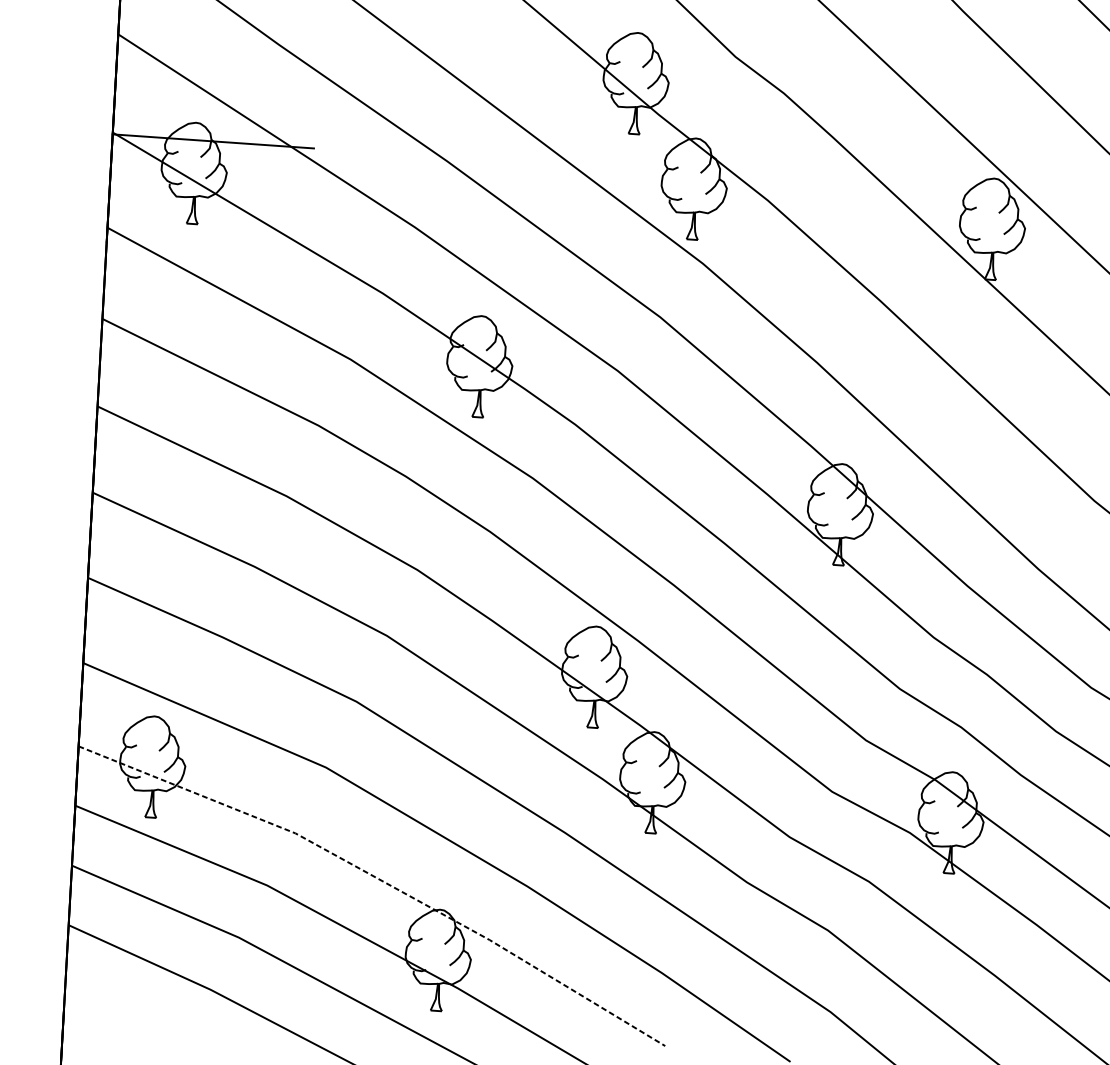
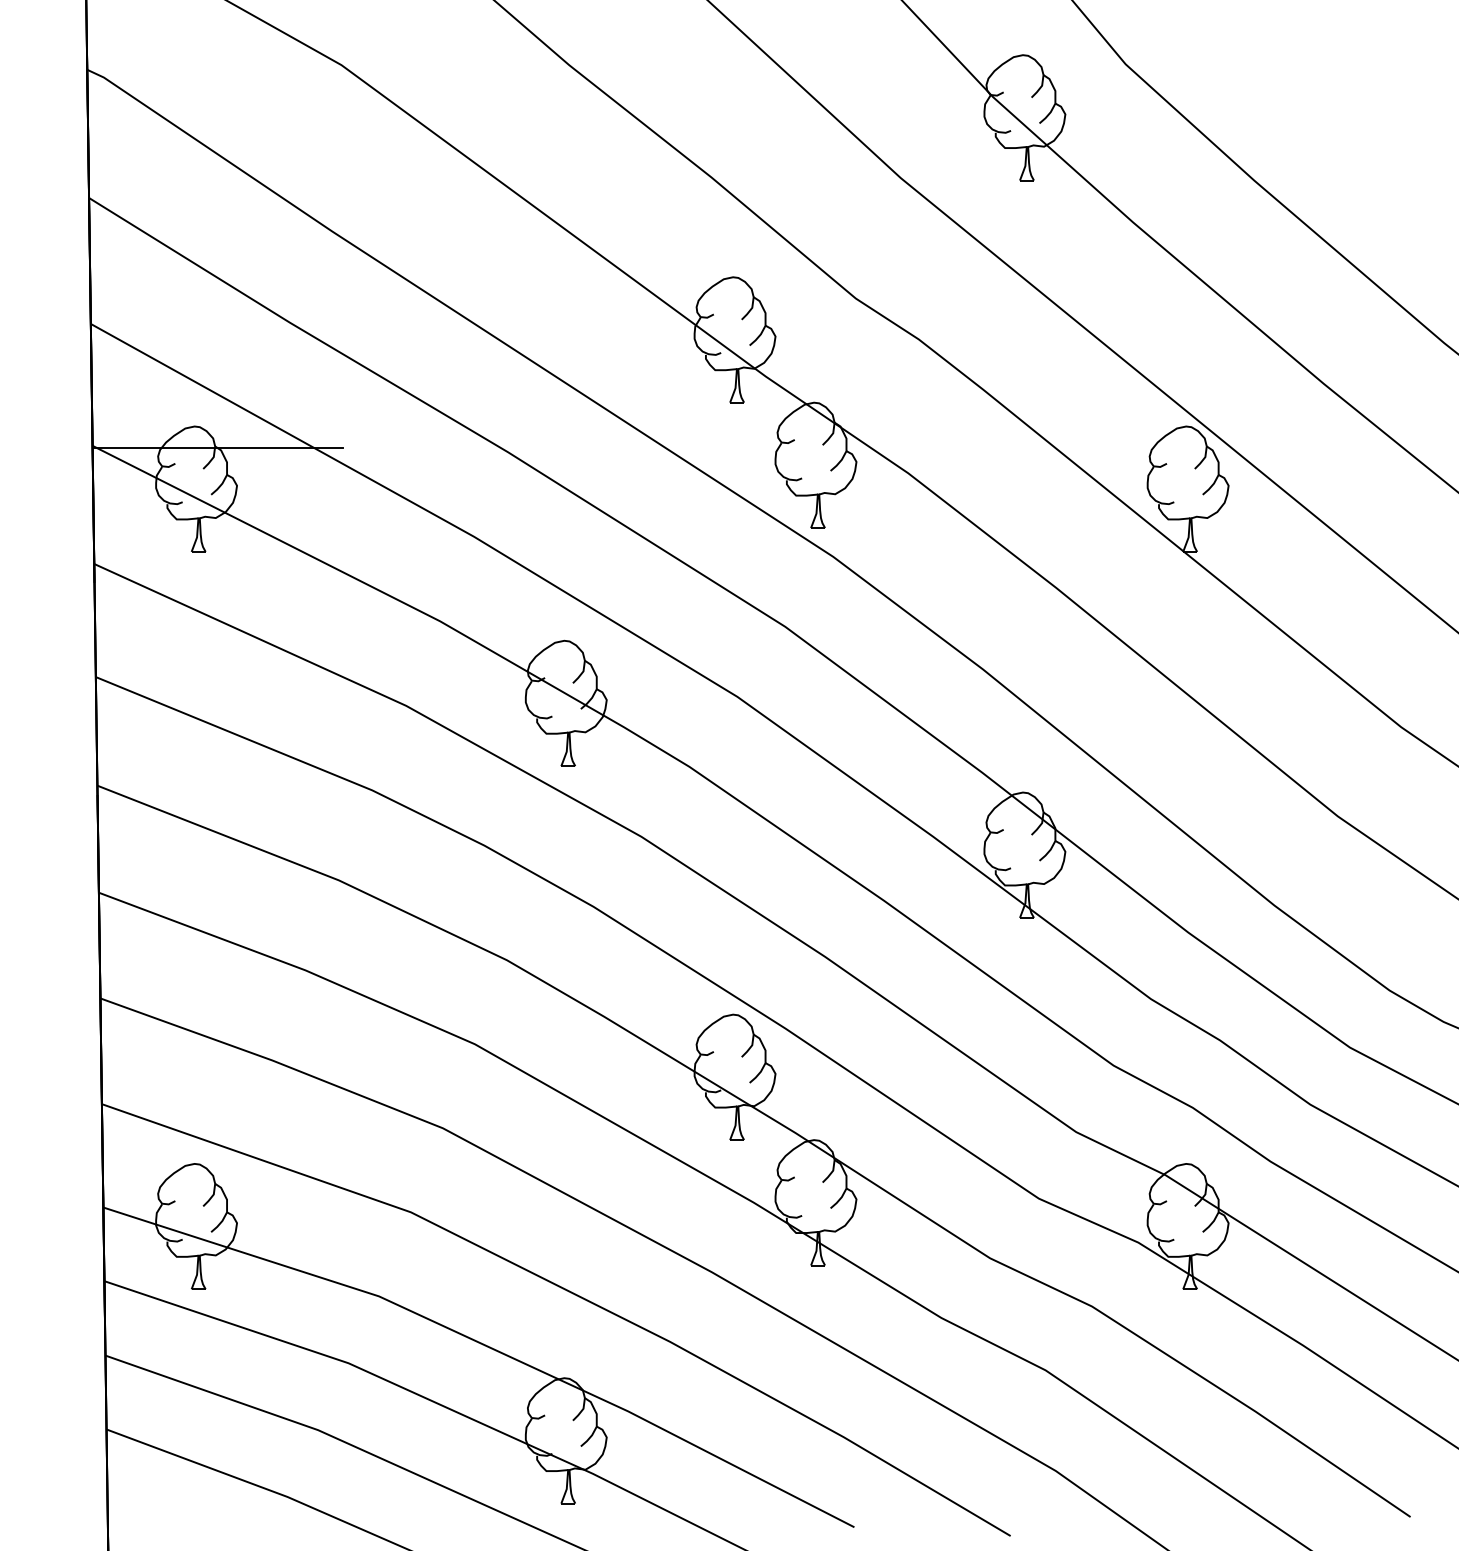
line: (380, 879) -> (487, 1346), dashed -> solid

